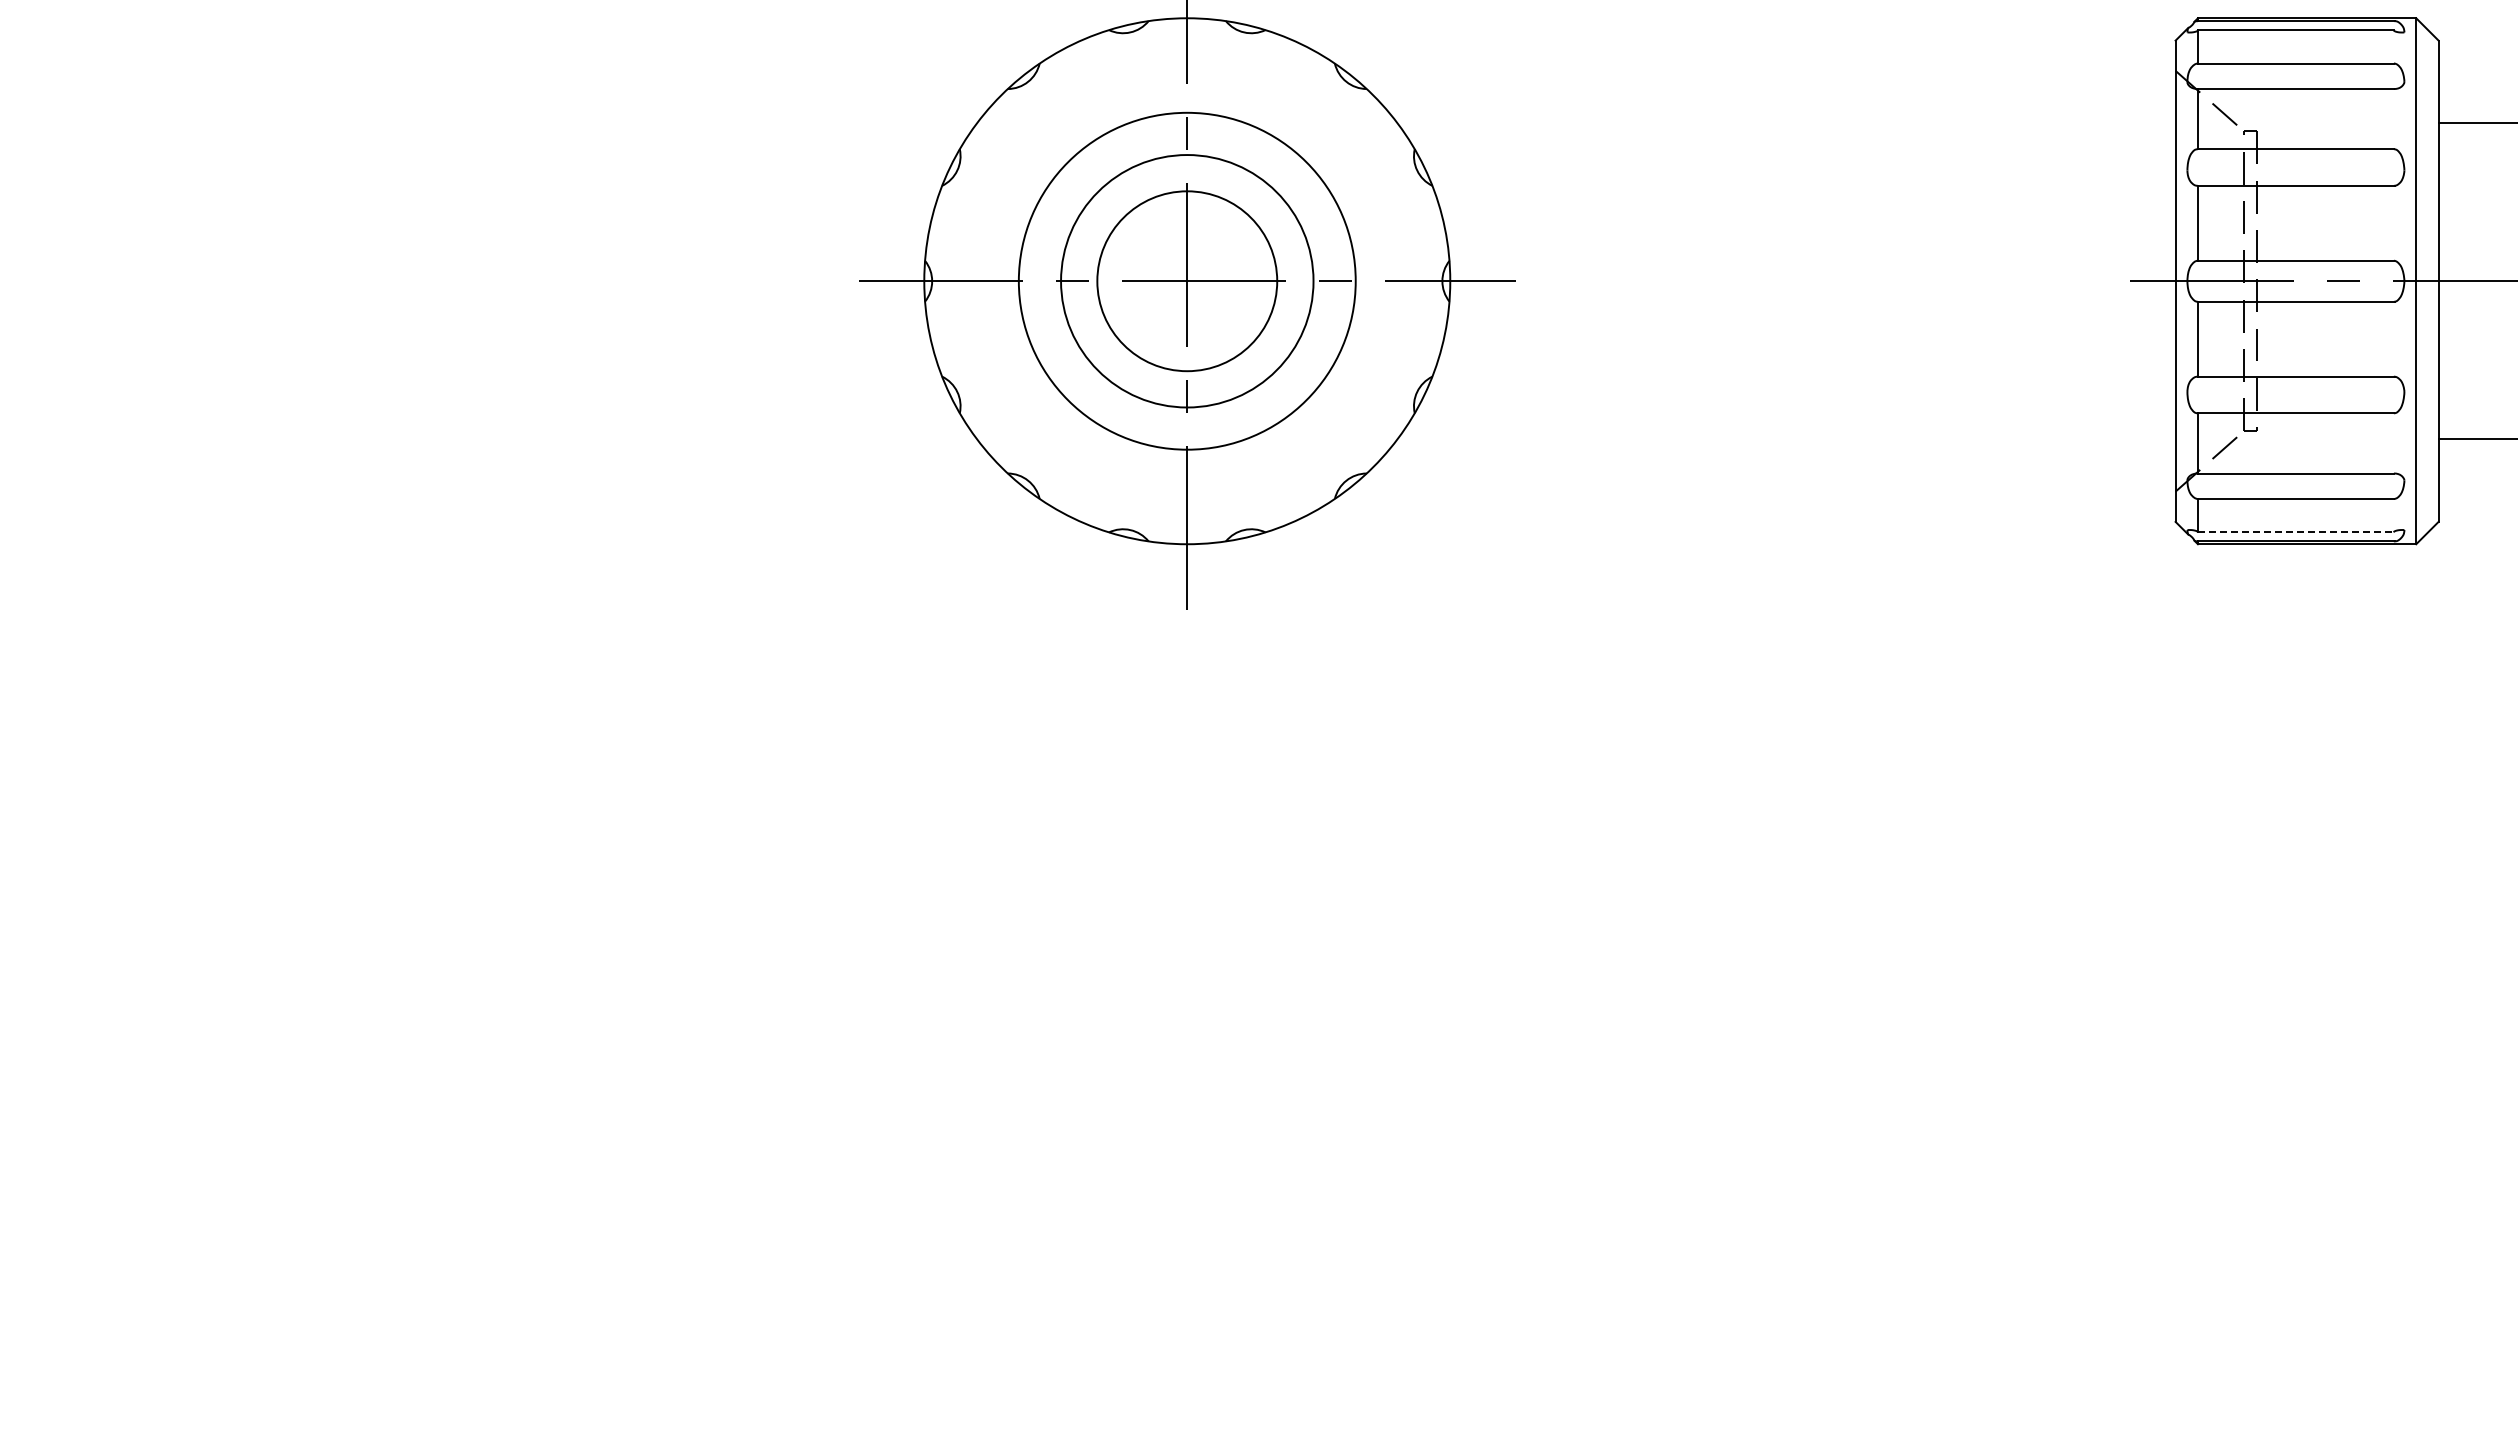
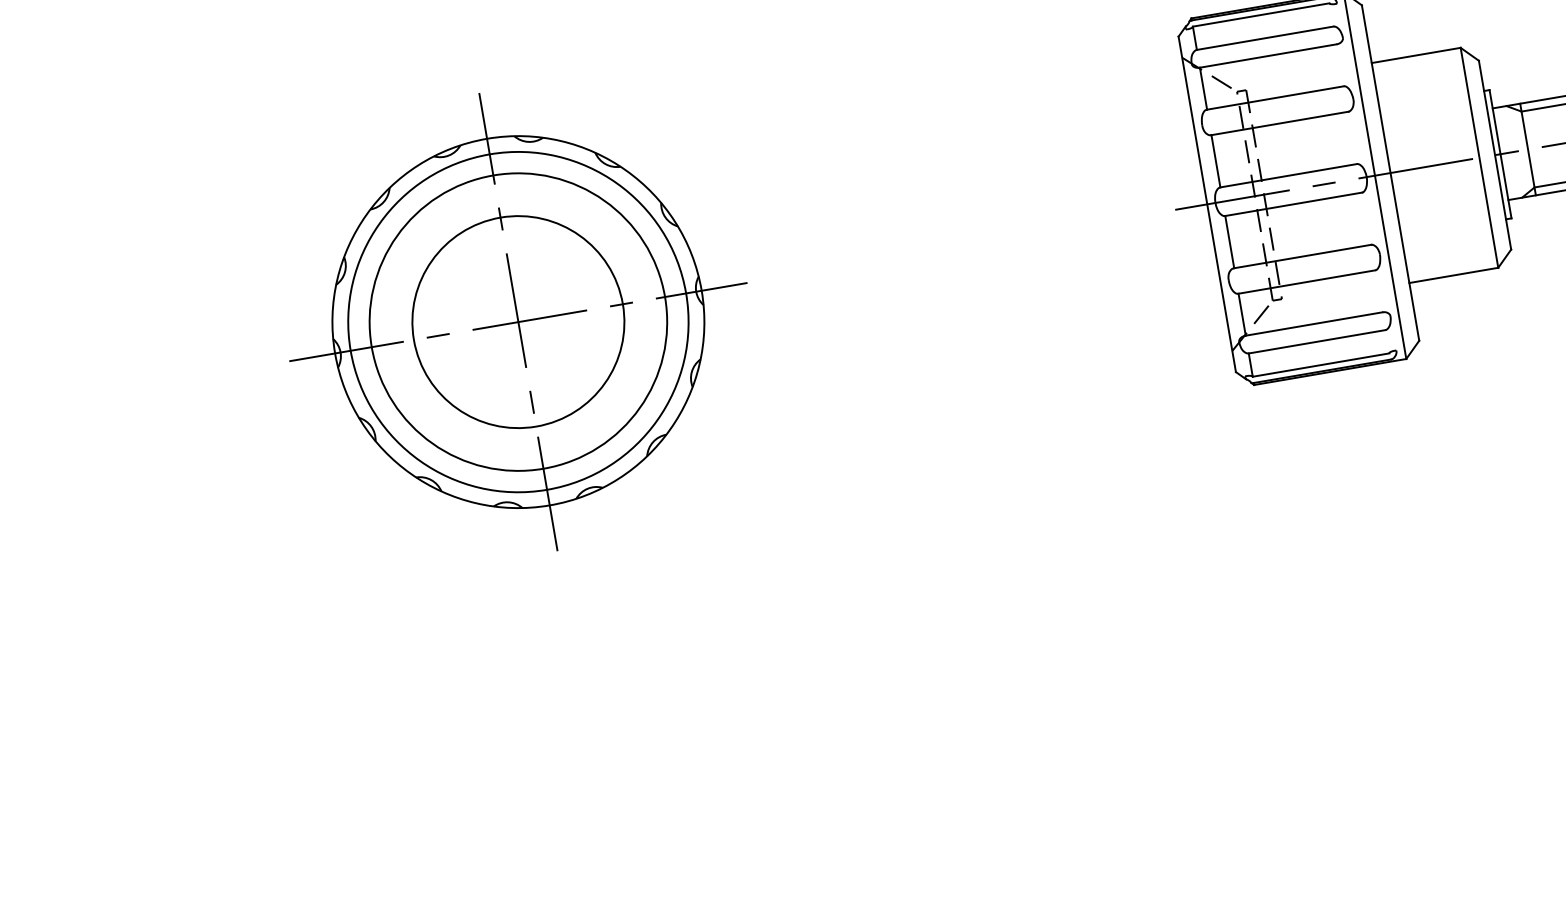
circle: (1186, 280) -> (517, 321), size x1.43
circle: (1186, 280) -> (517, 321), size x1.67
circle: (1187, 281) -> (518, 322), size x1.67
line: (2295, 532) -> (1320, 365), dashed -> solid

